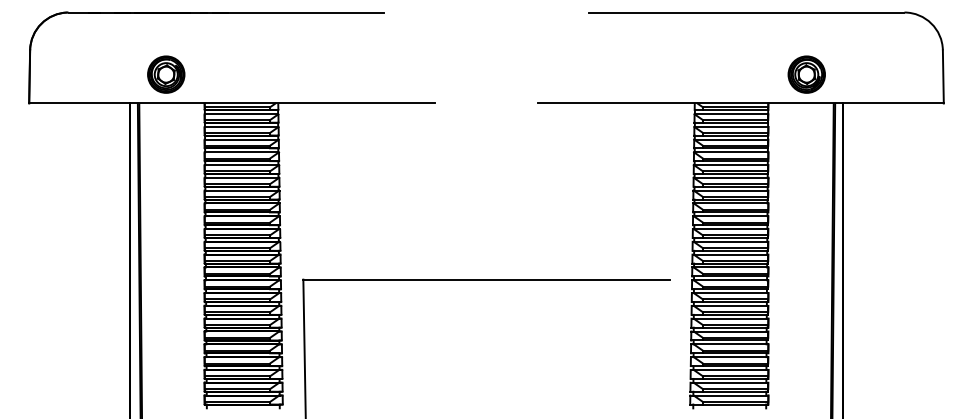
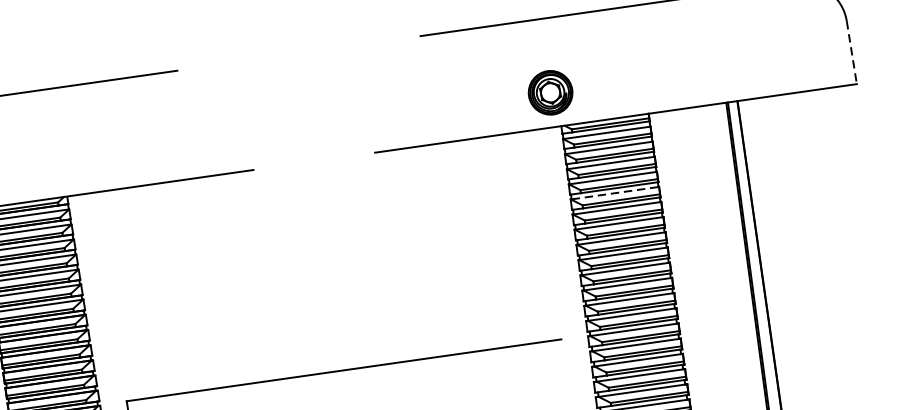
part: (806, 74) -> (550, 92), moved
line: (943, 76) -> (851, 52), solid -> dashed
line: (731, 165) -> (615, 193), solid -> dashed

